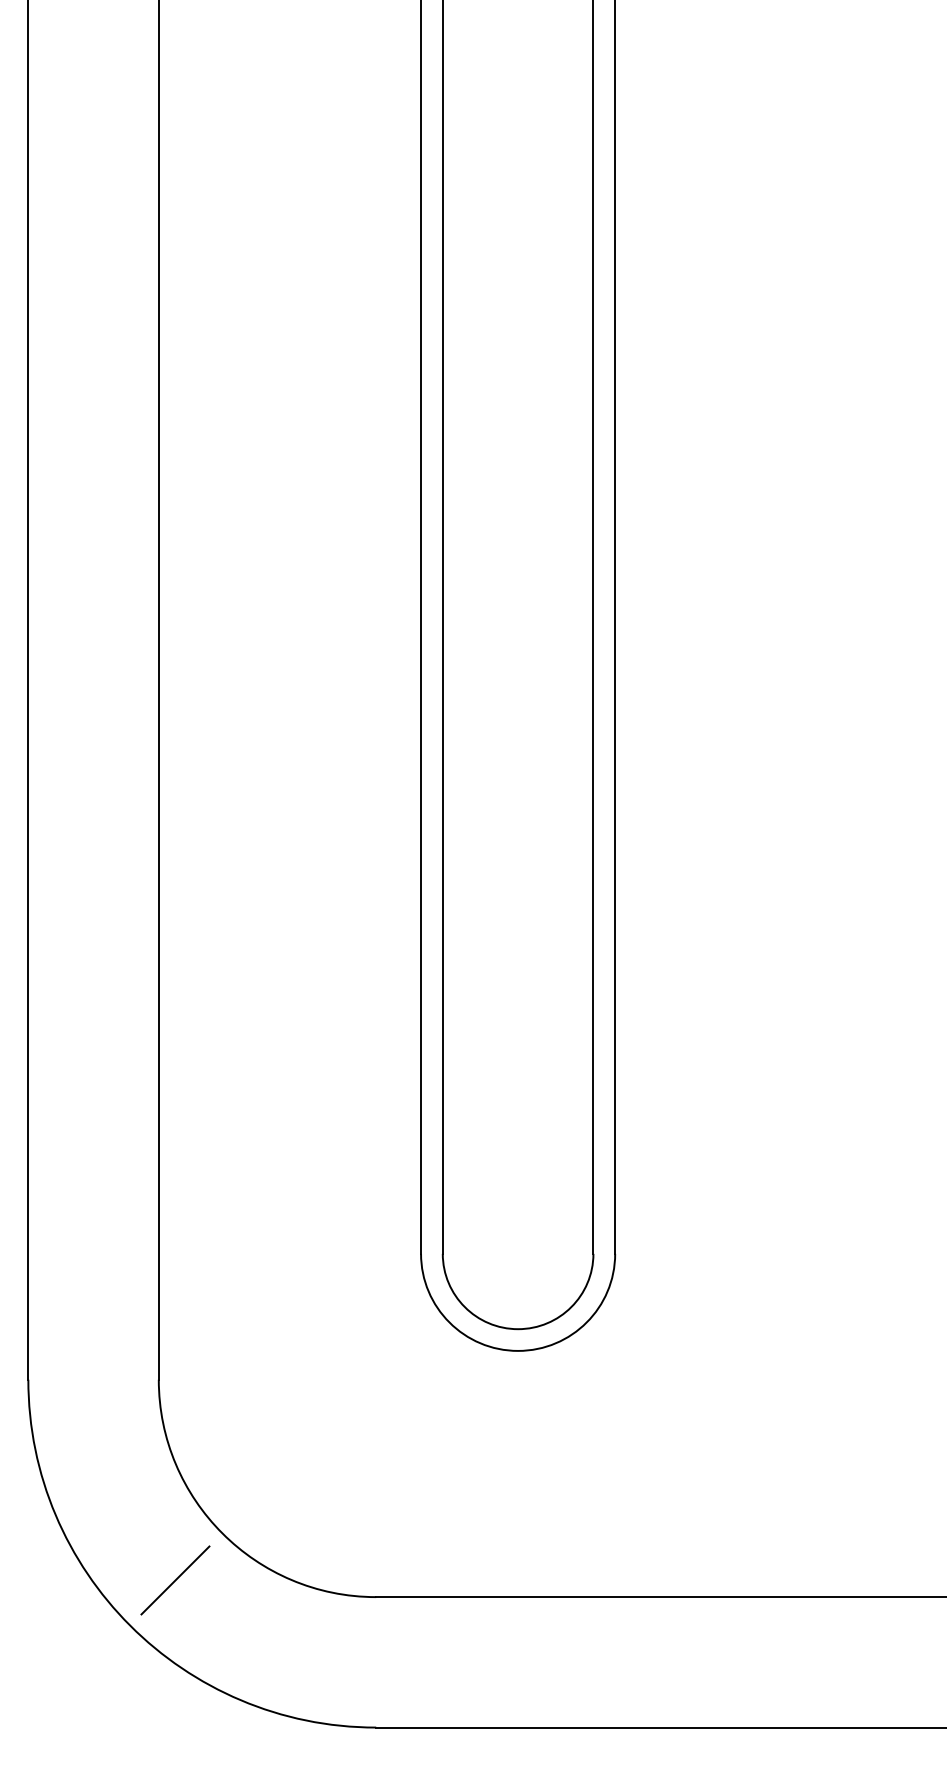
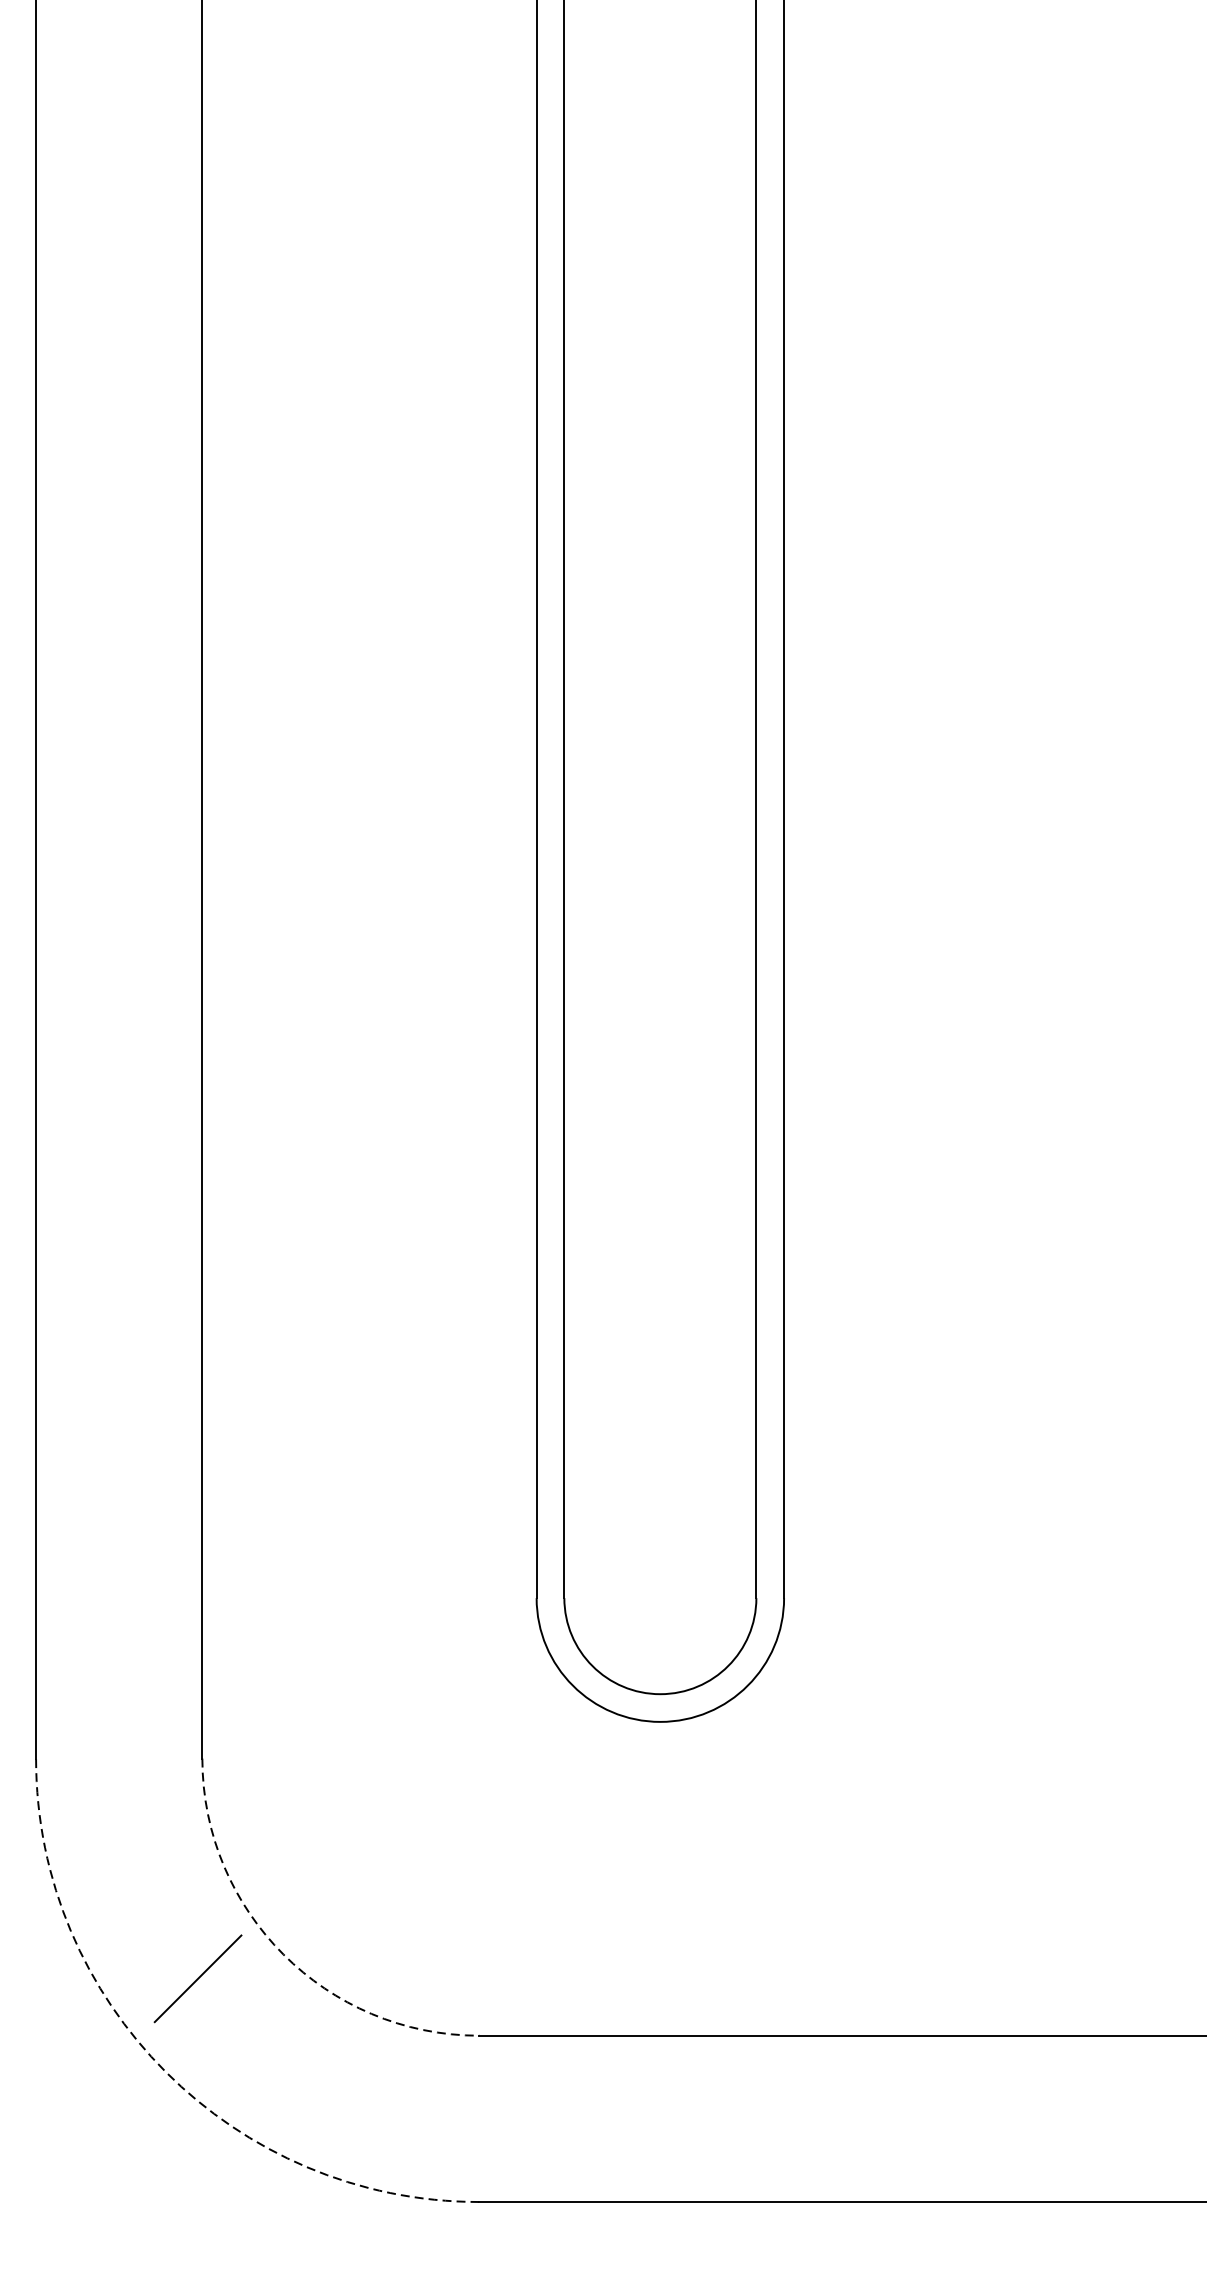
arc: (222, 1533) -> (283, 1954), solid -> dashed
line: (175, 1580) -> (198, 1978), moved
arc: (130, 1625) -> (166, 2071), solid -> dashed

